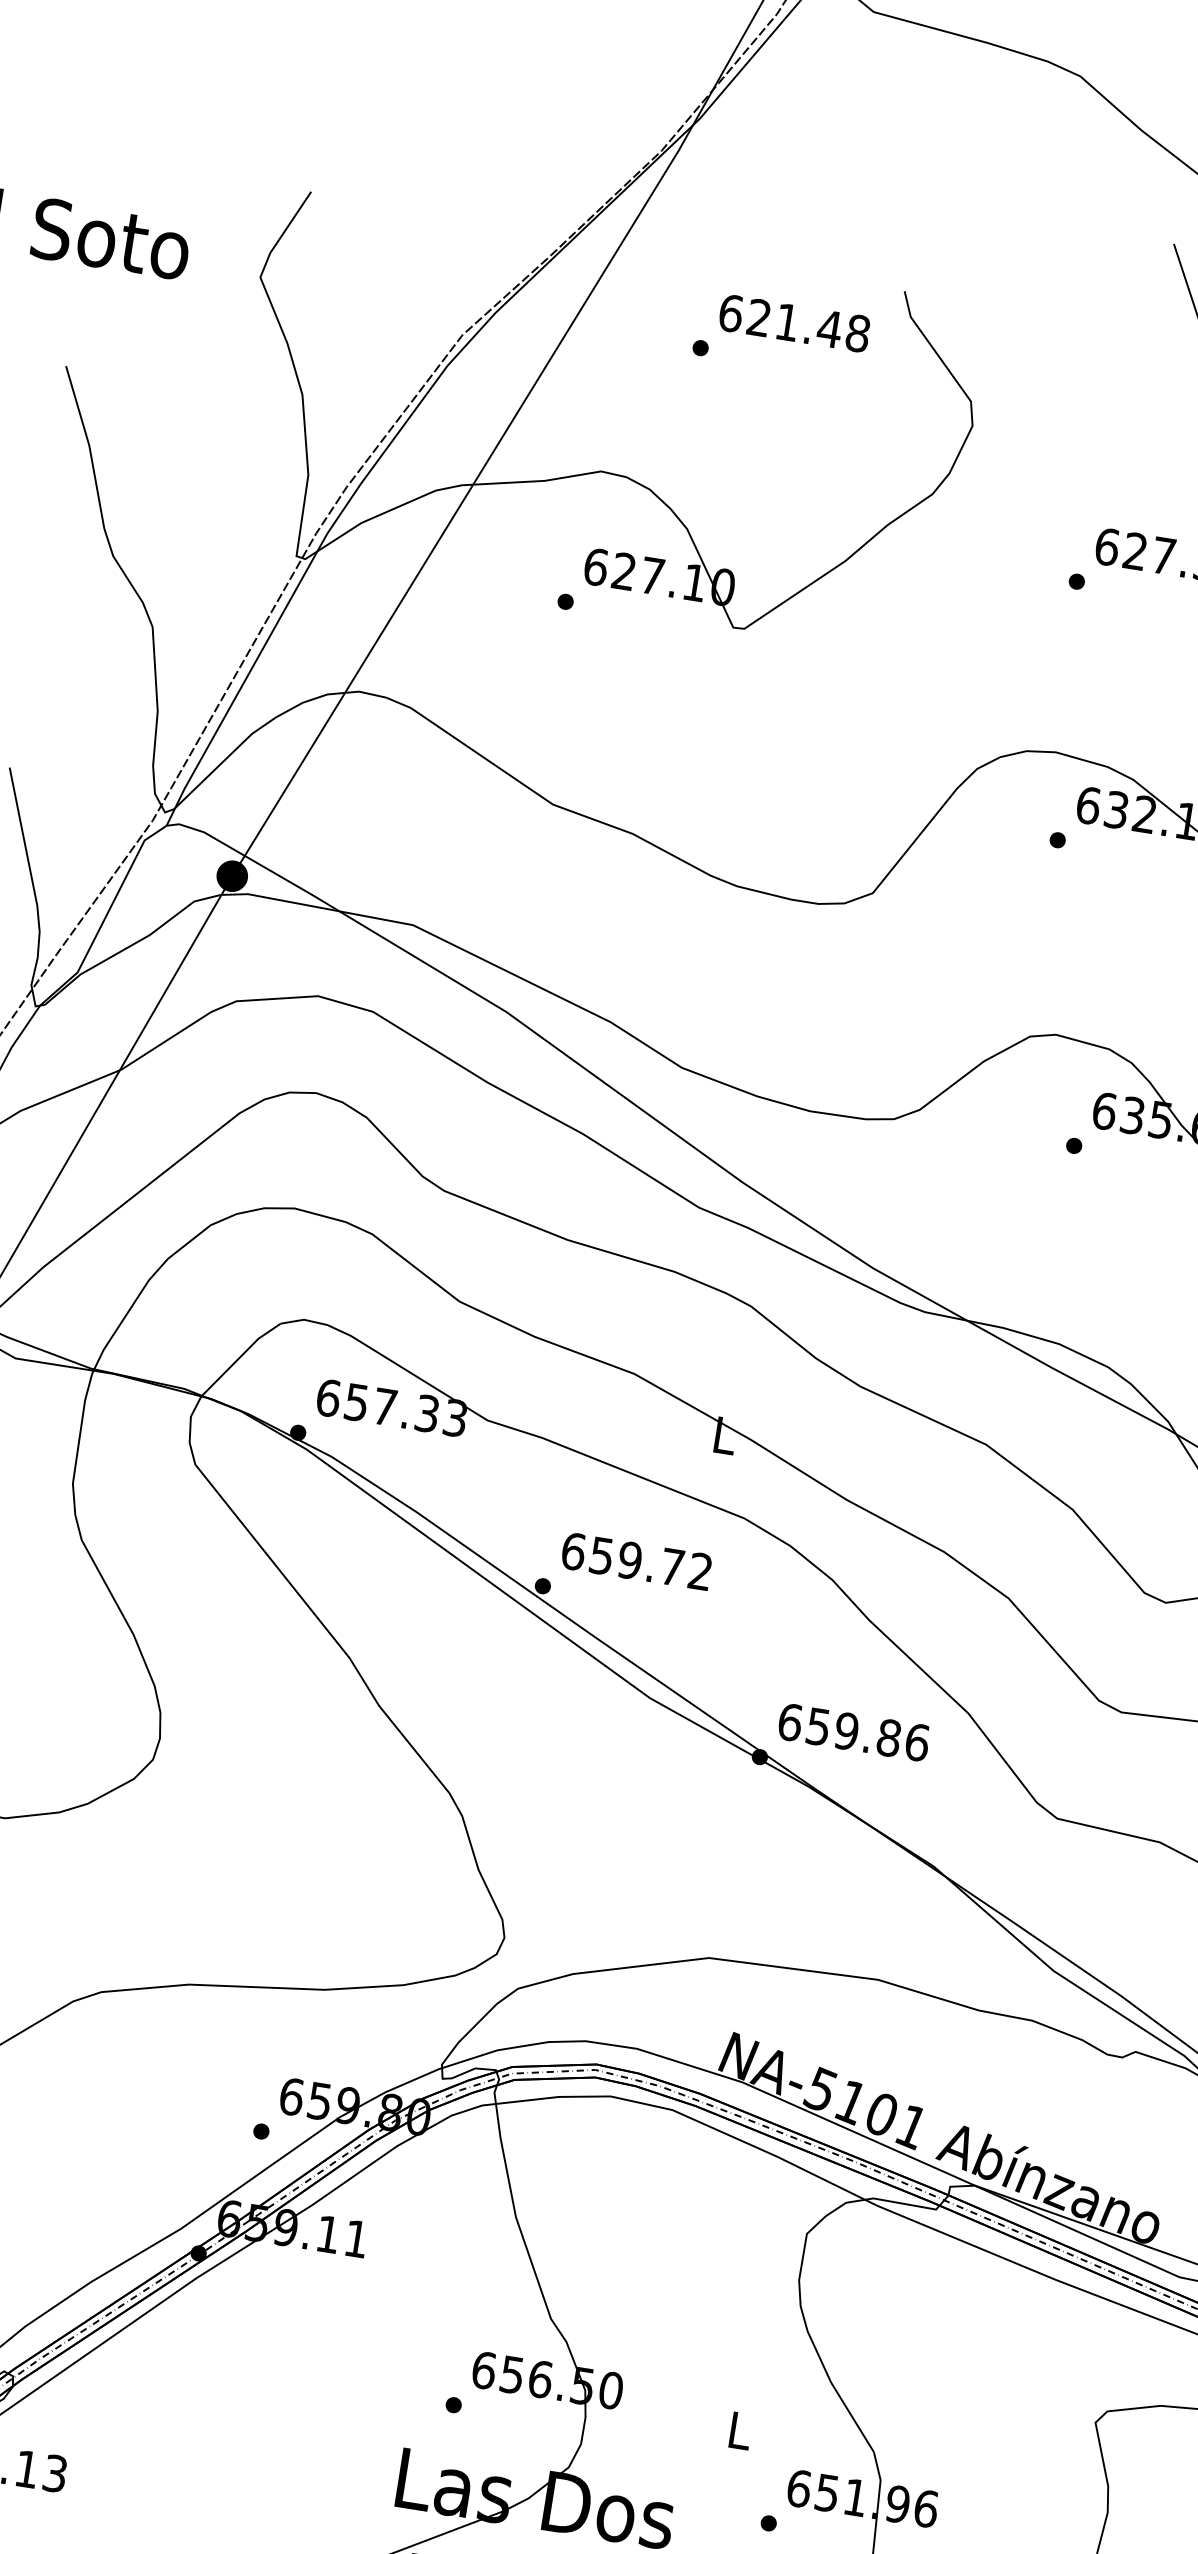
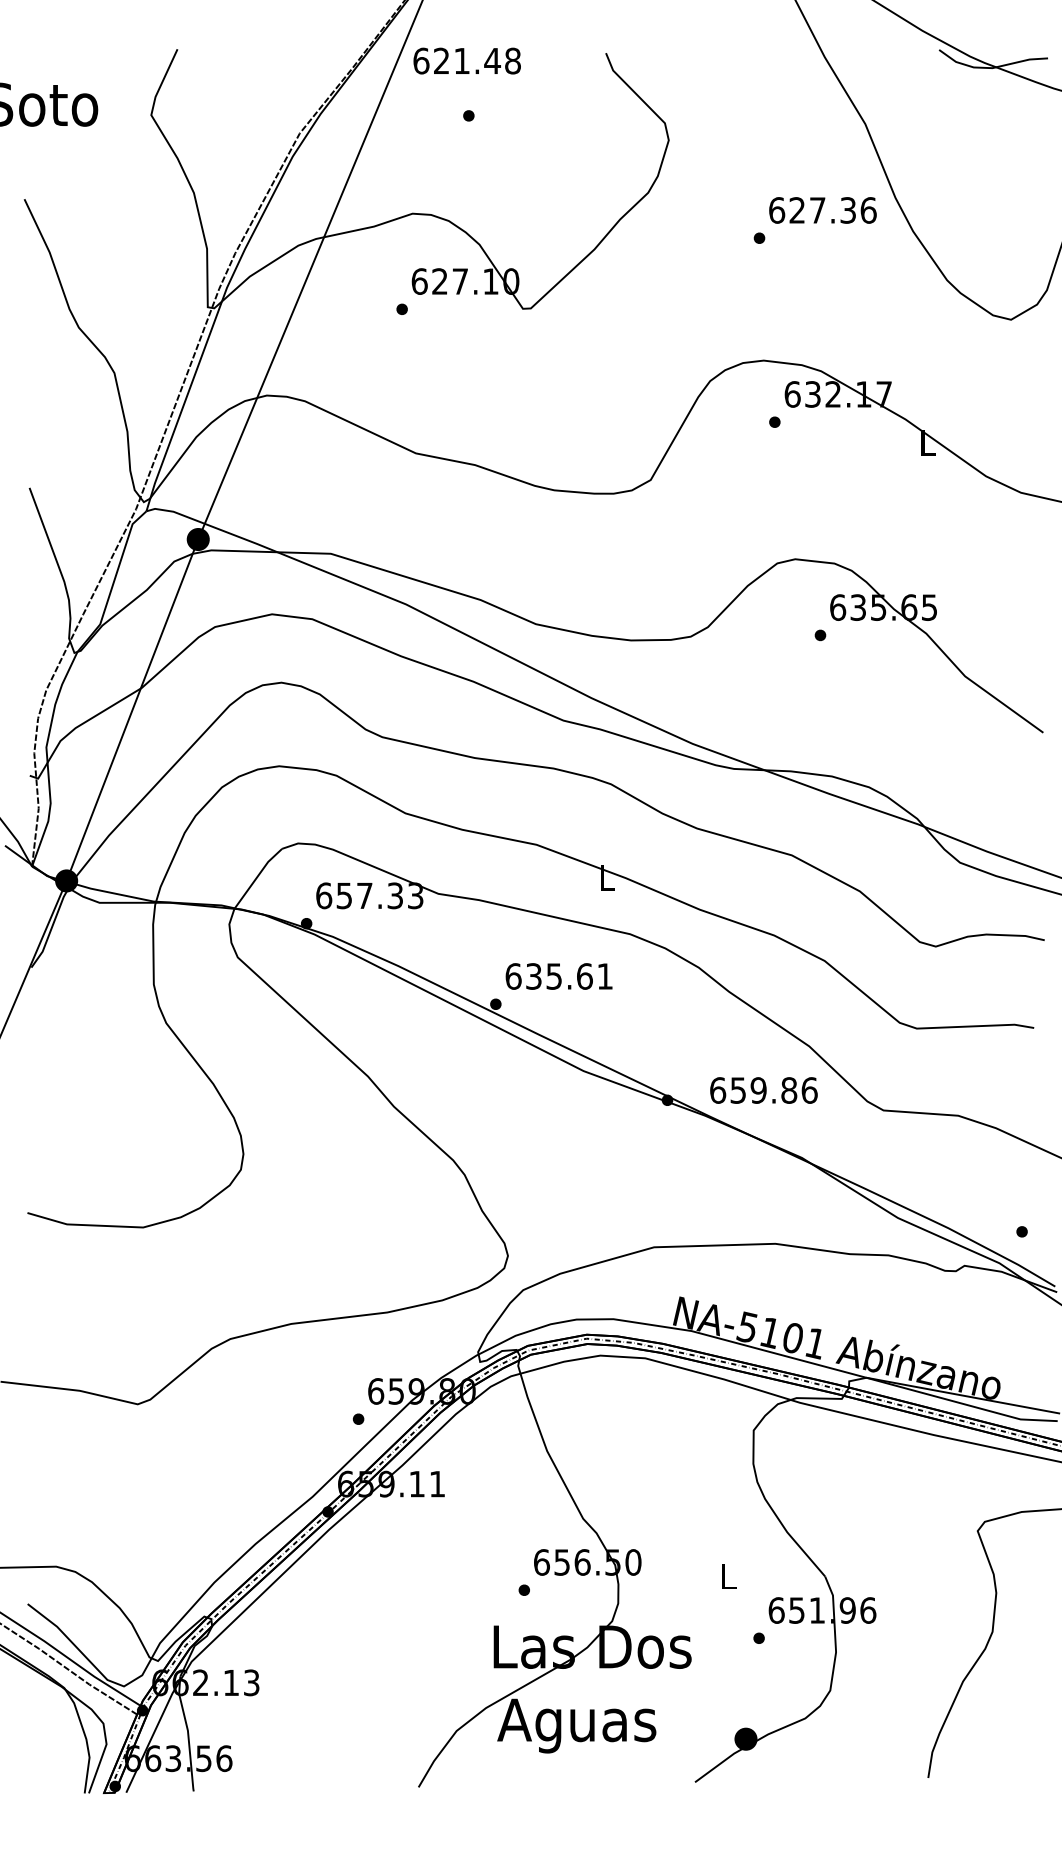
text: (793, 322) -> (466, 60), moved
text: (651, 1563) -> (569, 976), 659.72 -> 635.61
text: (853, 1732) -> (763, 1090), moved

